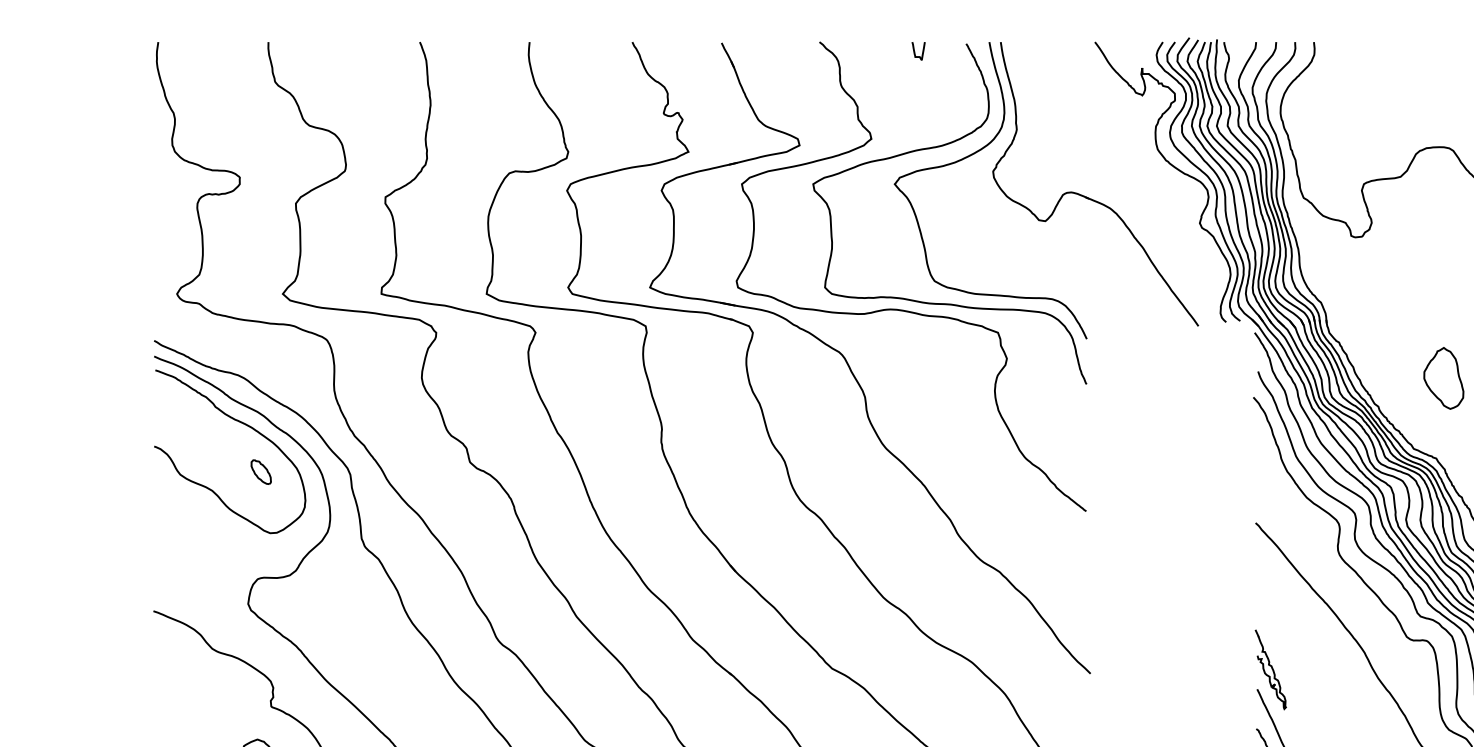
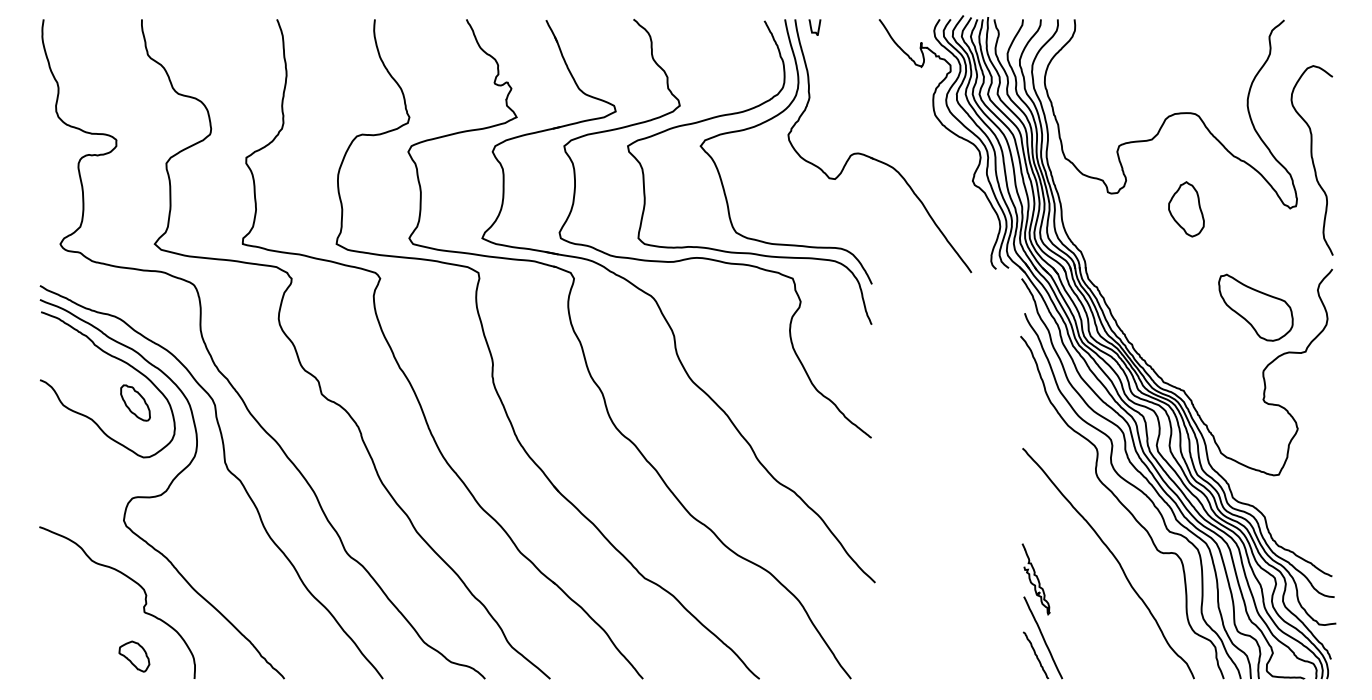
curve: (915, 53) -> (812, 29), moved
part: (1443, 378) -> (1186, 209), moved
part: (261, 471) -> (135, 402), size x1.67

